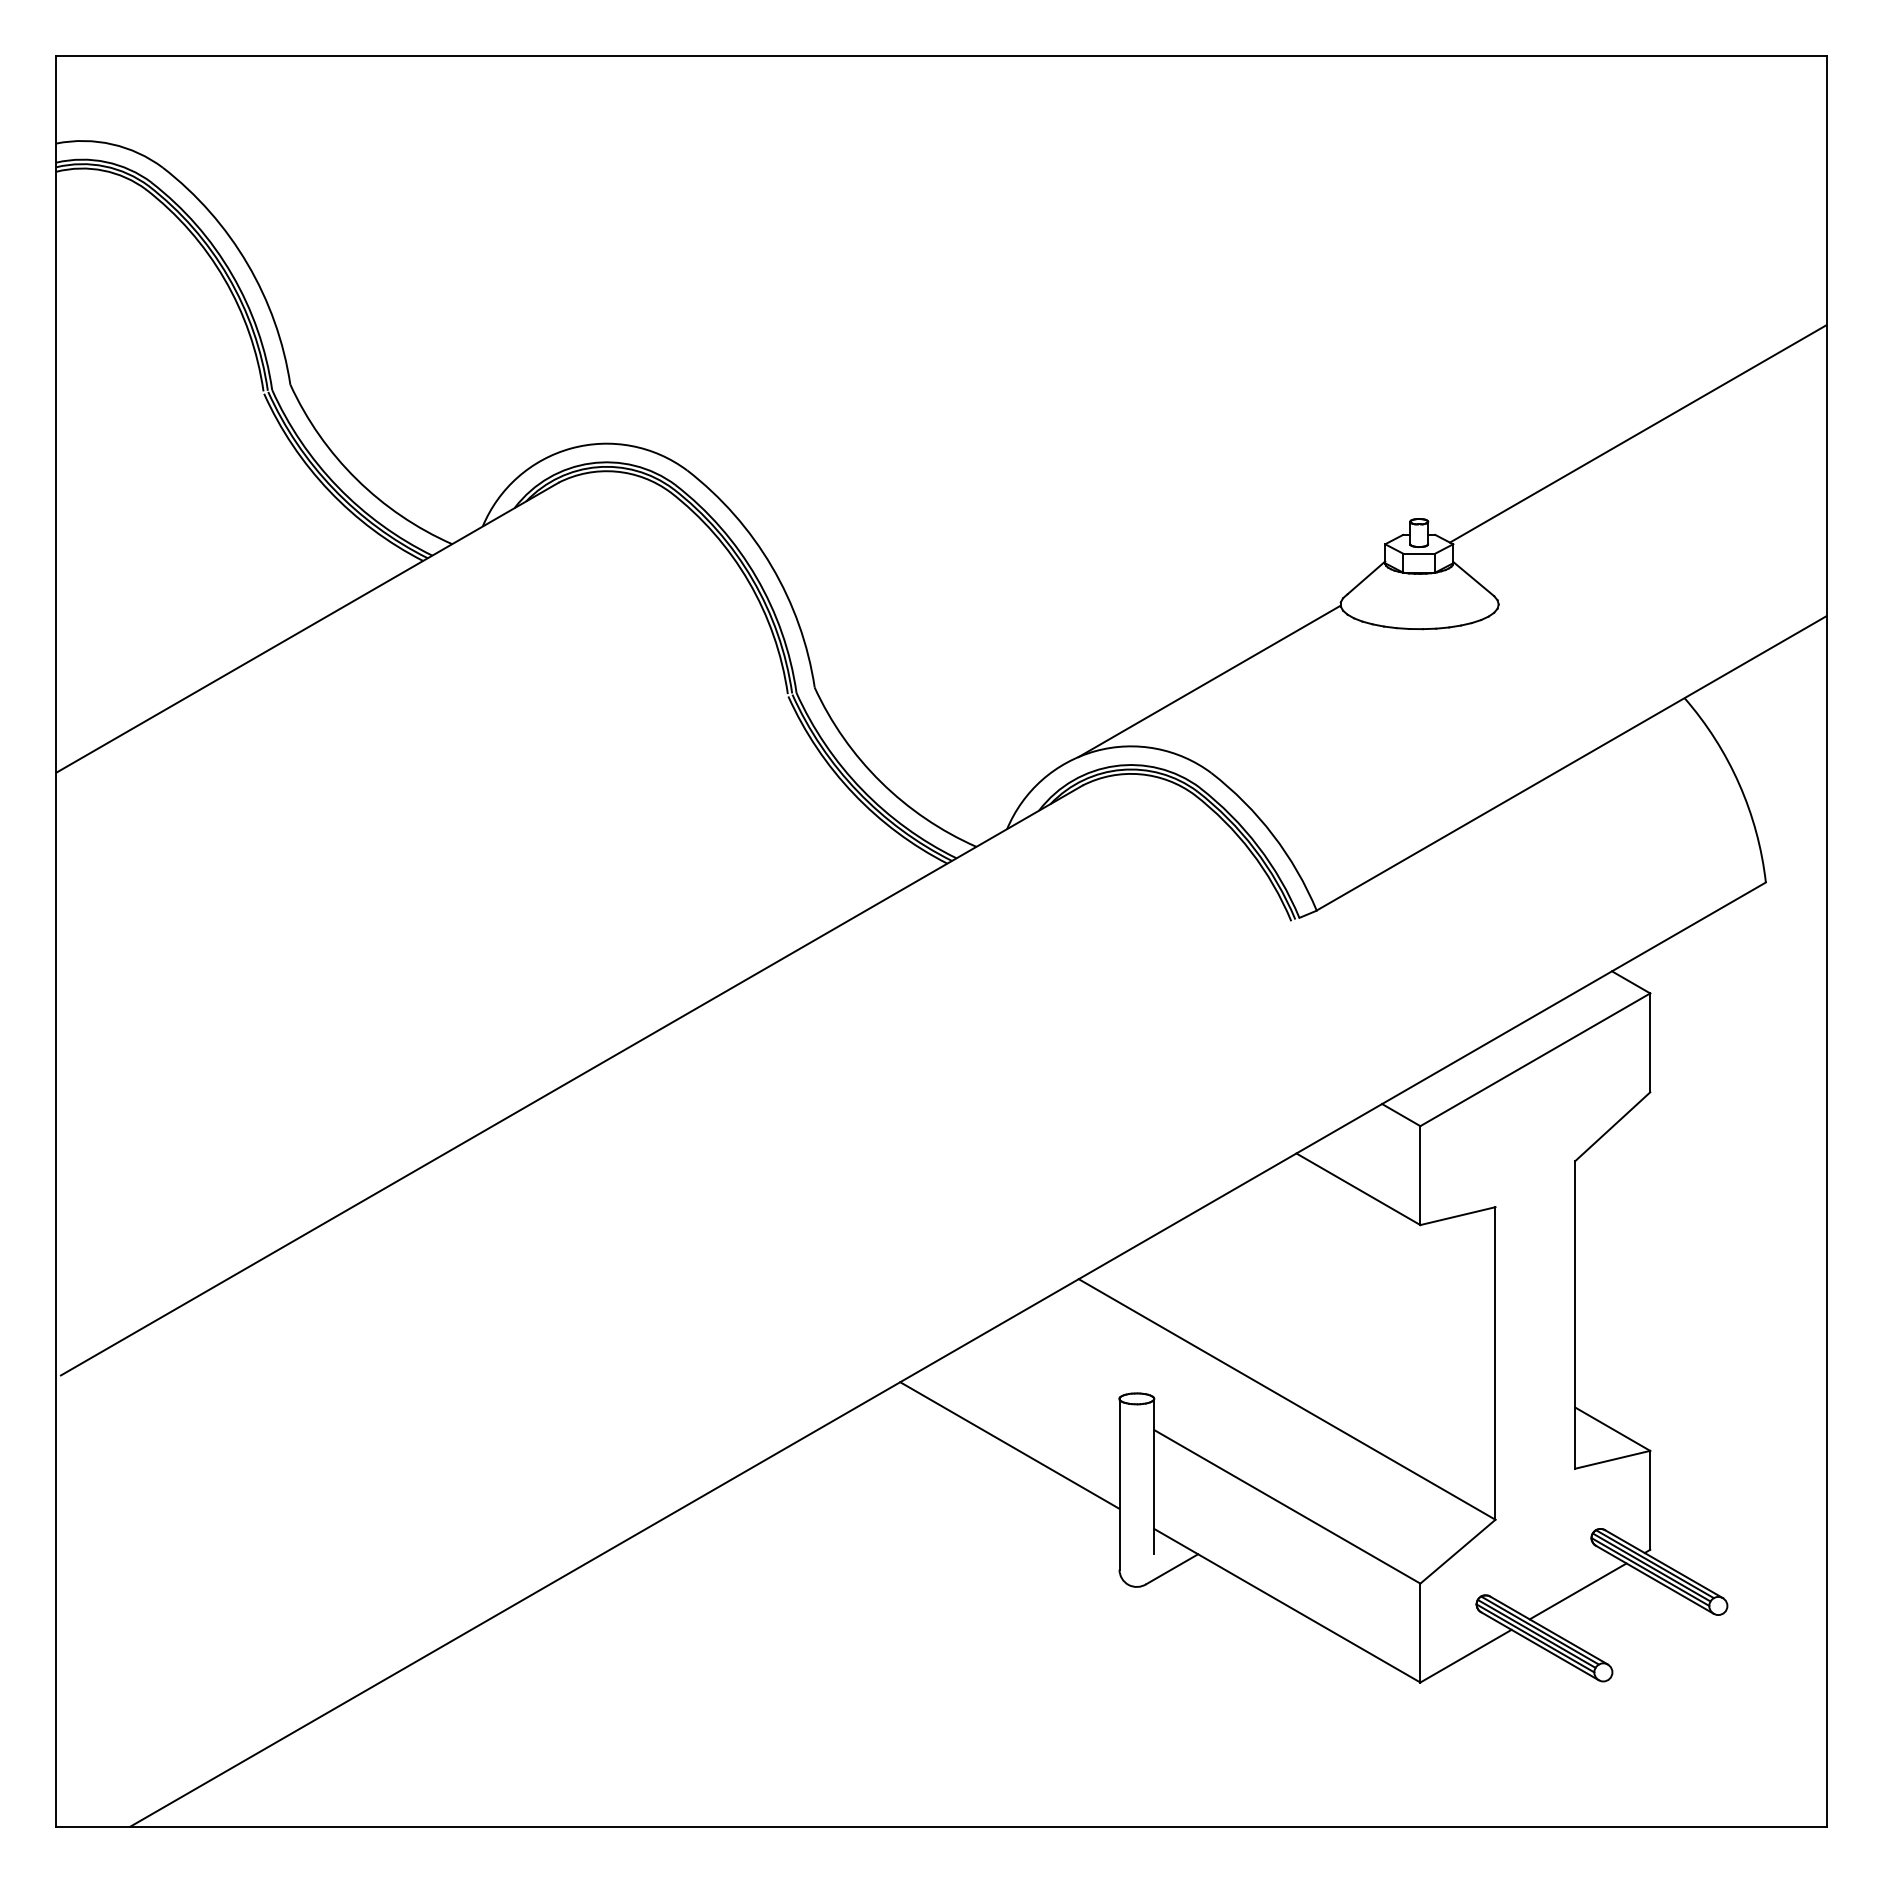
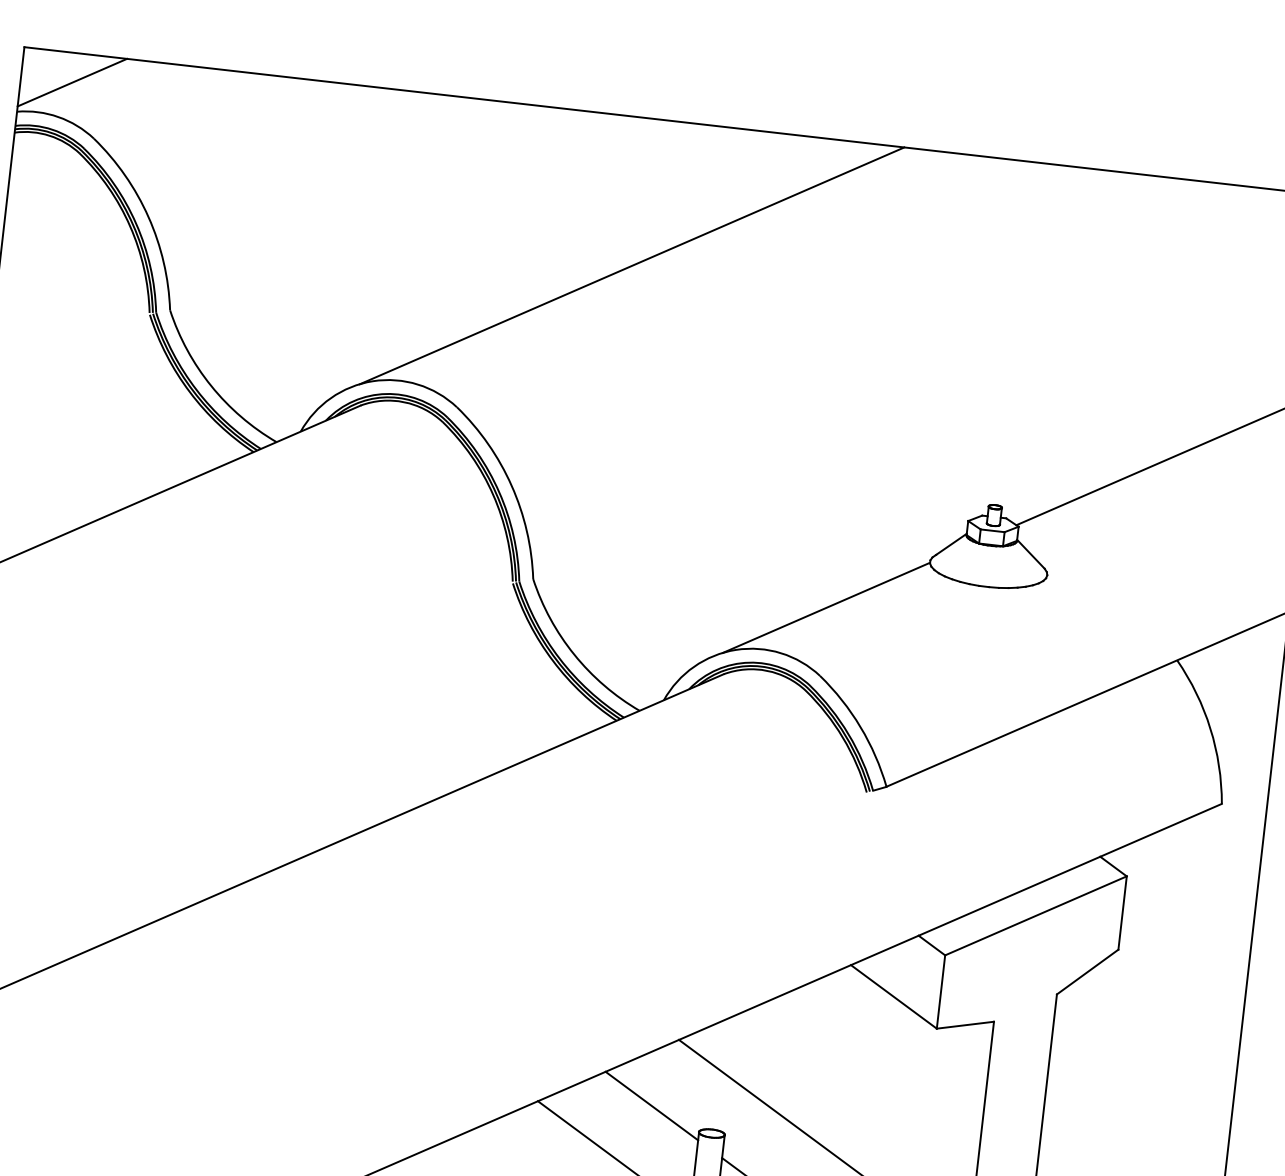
line: (125, 96) -> (72, 82), added
line: (898, 255) -> (631, 265), added
line: (1052, 1370) -> (651, 1105), added

